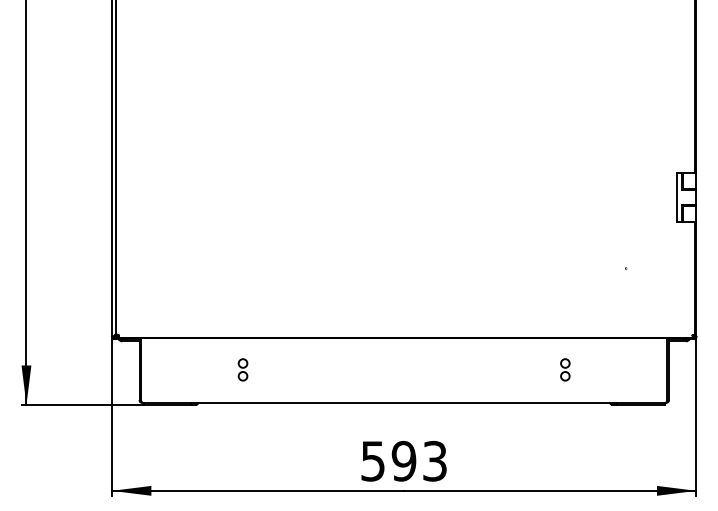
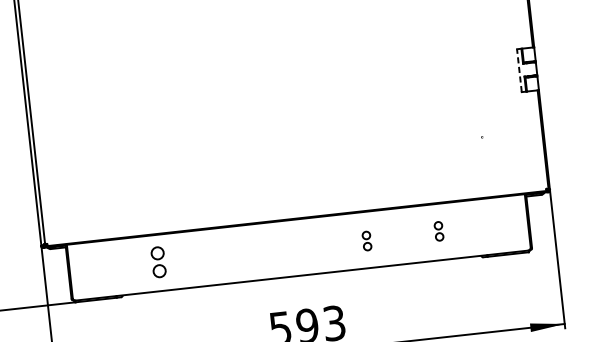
line: (676, 197) -> (519, 70), solid -> dashed
part: (242, 369) -> (158, 262), size x1.6
part: (482, 371) -> (367, 240), added

